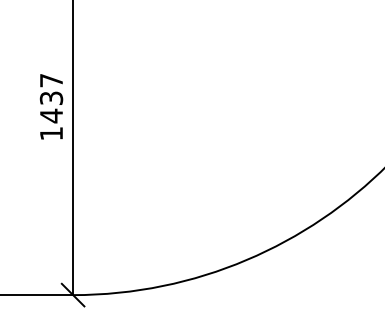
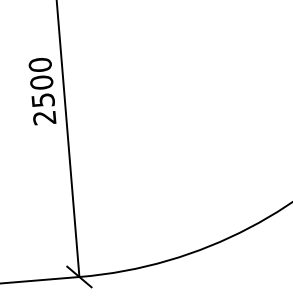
text: (51, 106) -> (42, 90), 1437 -> 2500

